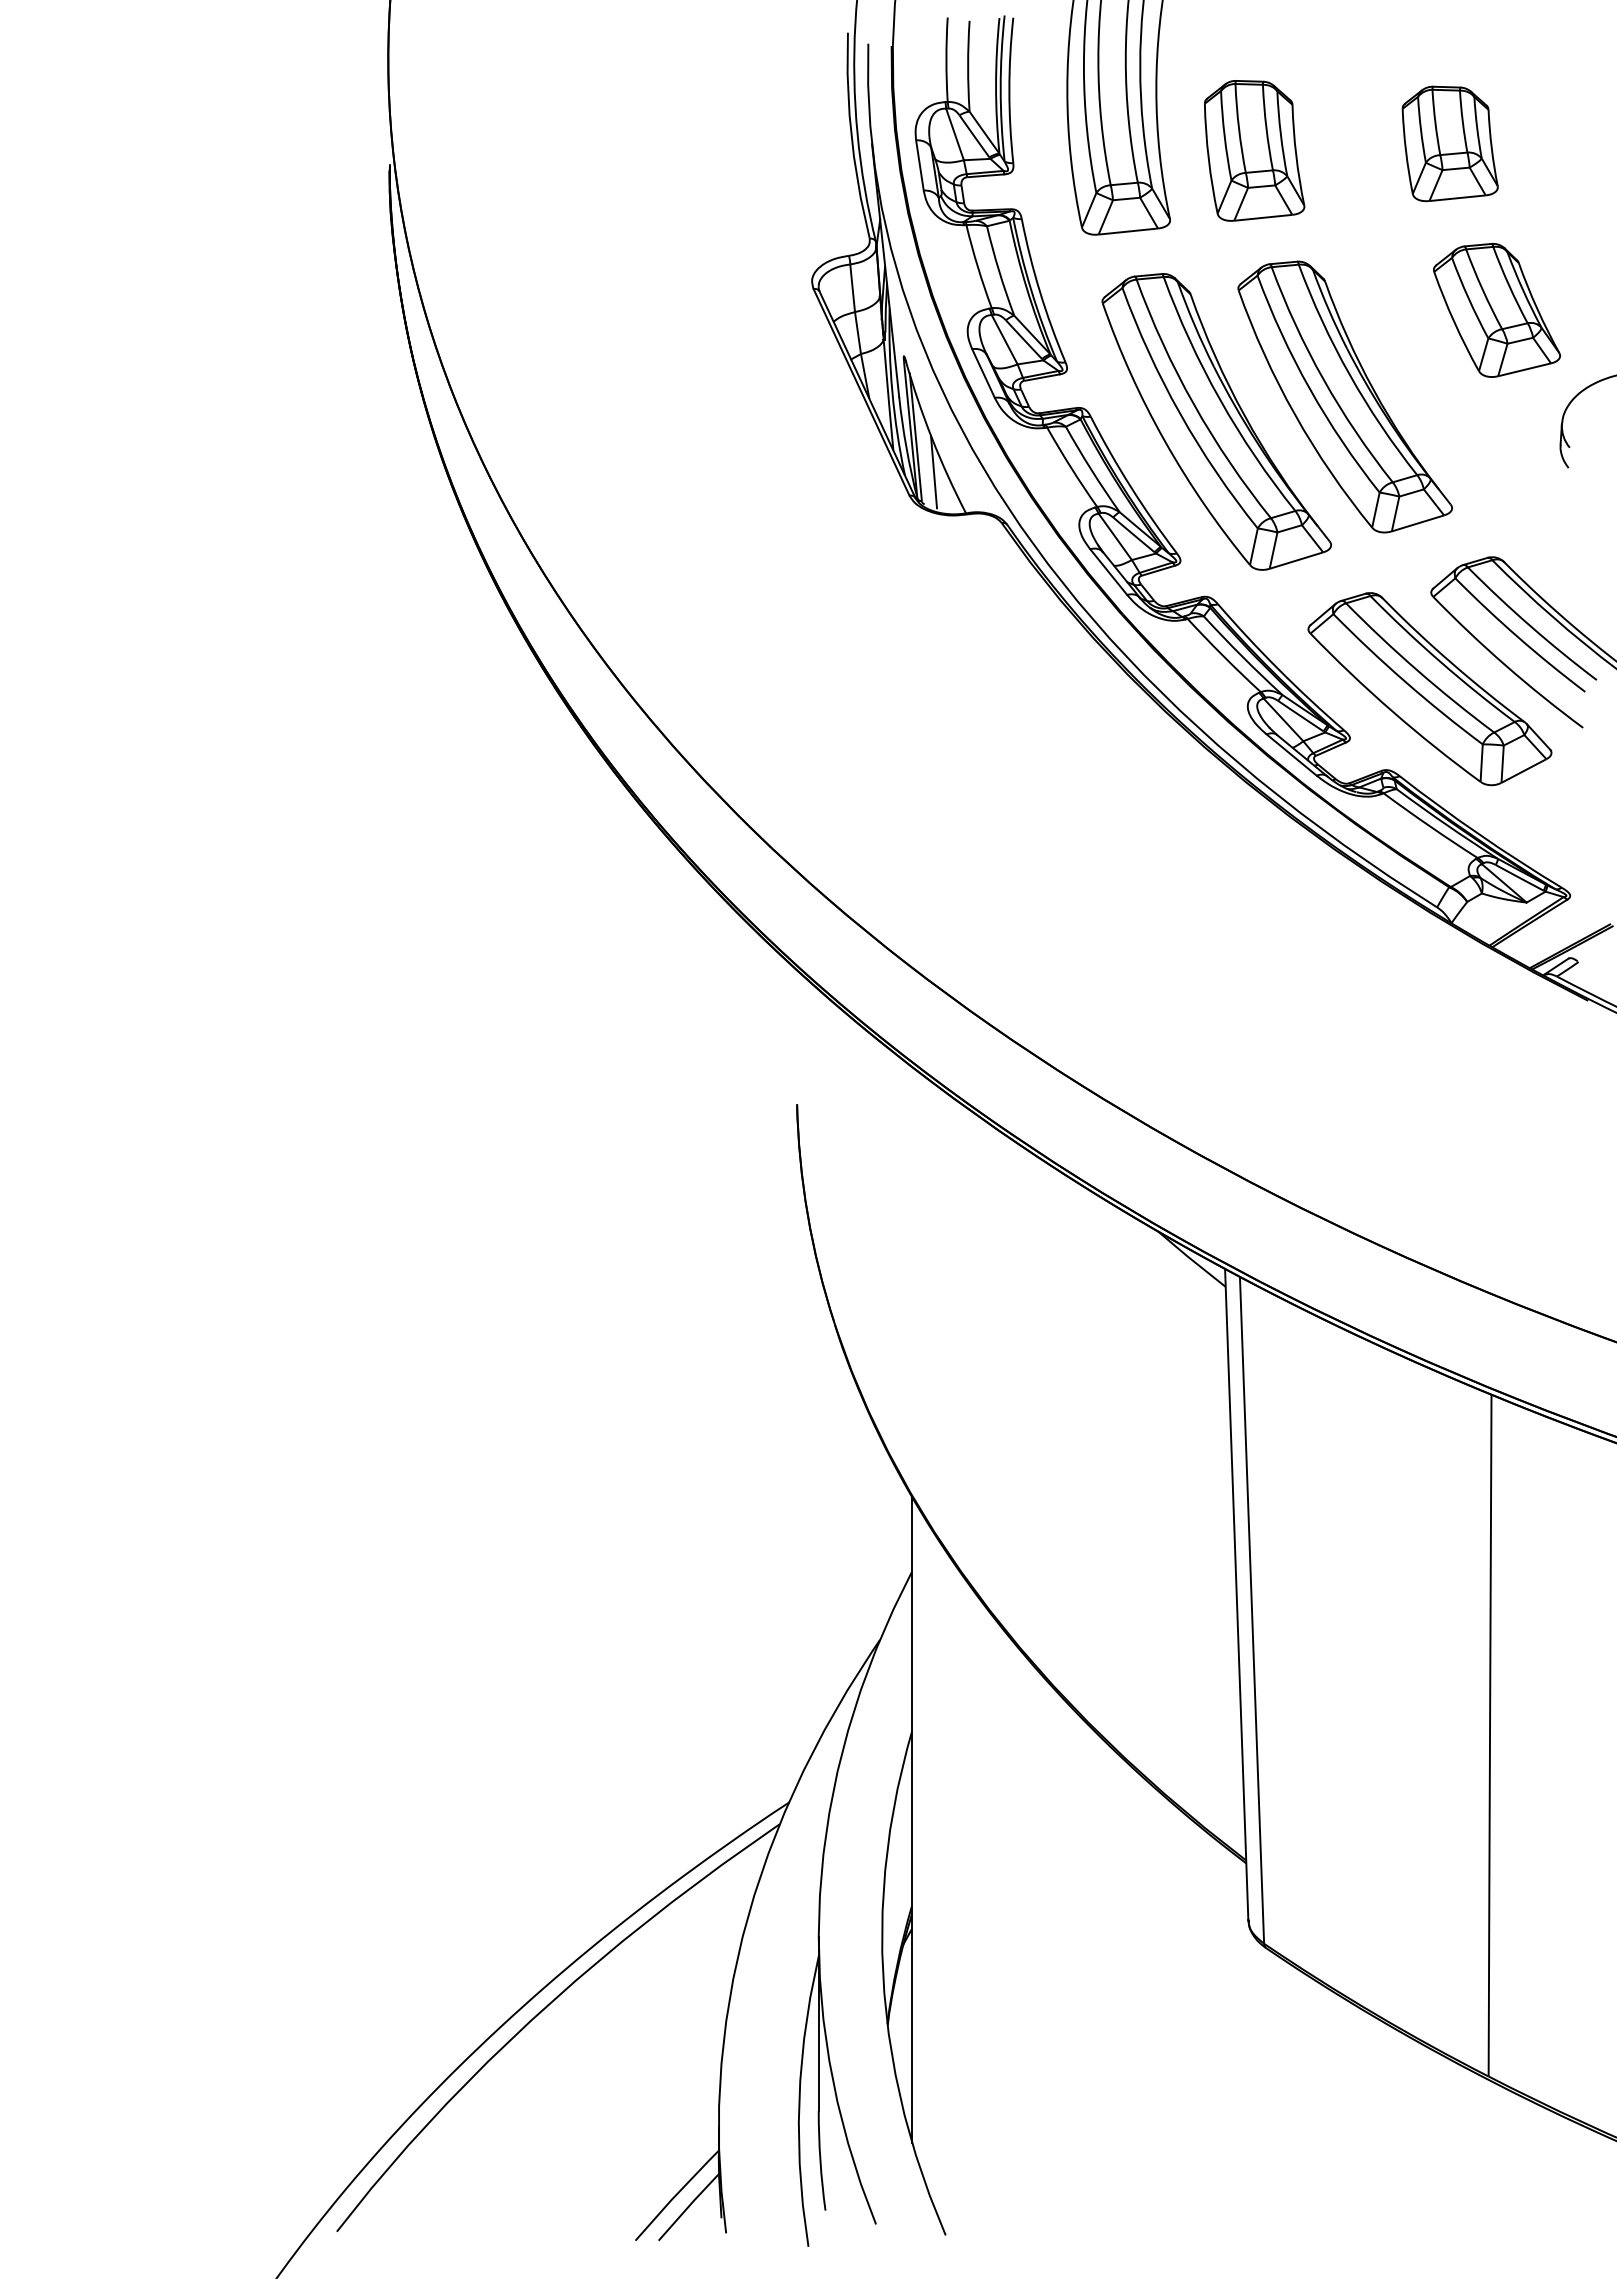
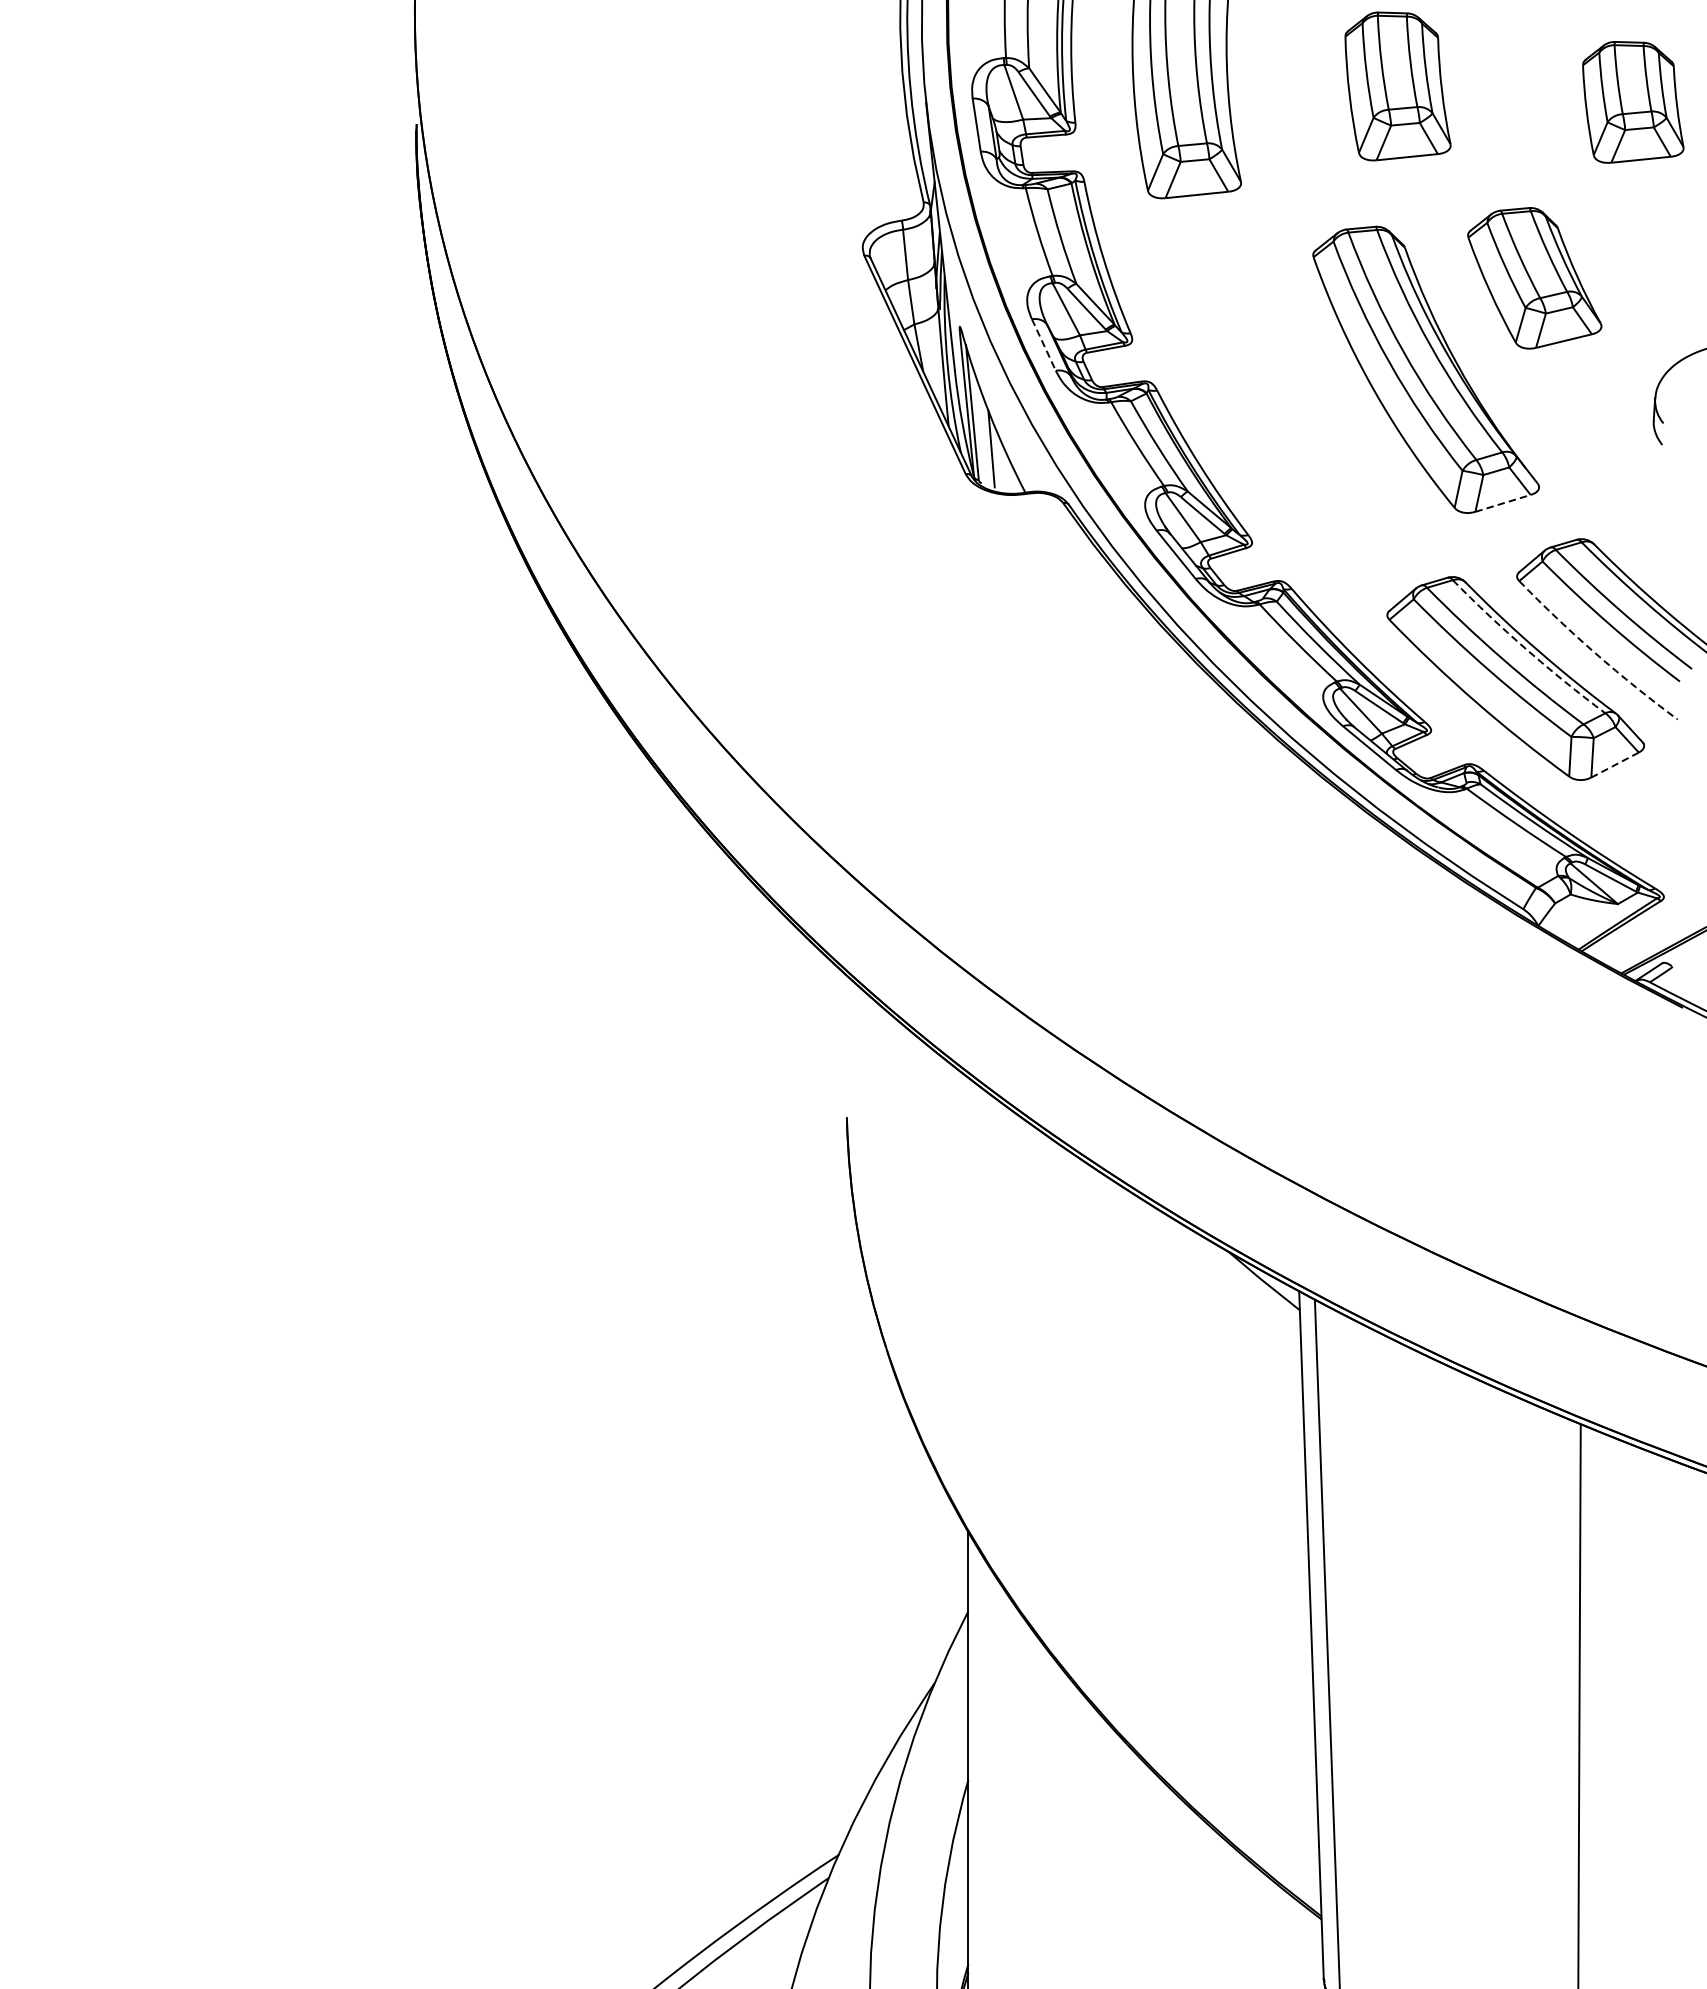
part: (1449, 143) -> (1632, 101), moved
part: (1254, 150) -> (1397, 86), moved
part: (1496, 309) -> (1534, 277), moved
line: (983, 373) -> (1043, 344), solid -> dashed
part: (1216, 421) -> (1290, 395), removed
line: (1418, 523) -> (1503, 503), solid -> dashed
arc: (1440, 661) -> (1526, 649), solid -> dashed
arc: (1505, 665) -> (1595, 653), solid -> dashed
line: (1523, 771) -> (1614, 765), solid -> dashed

